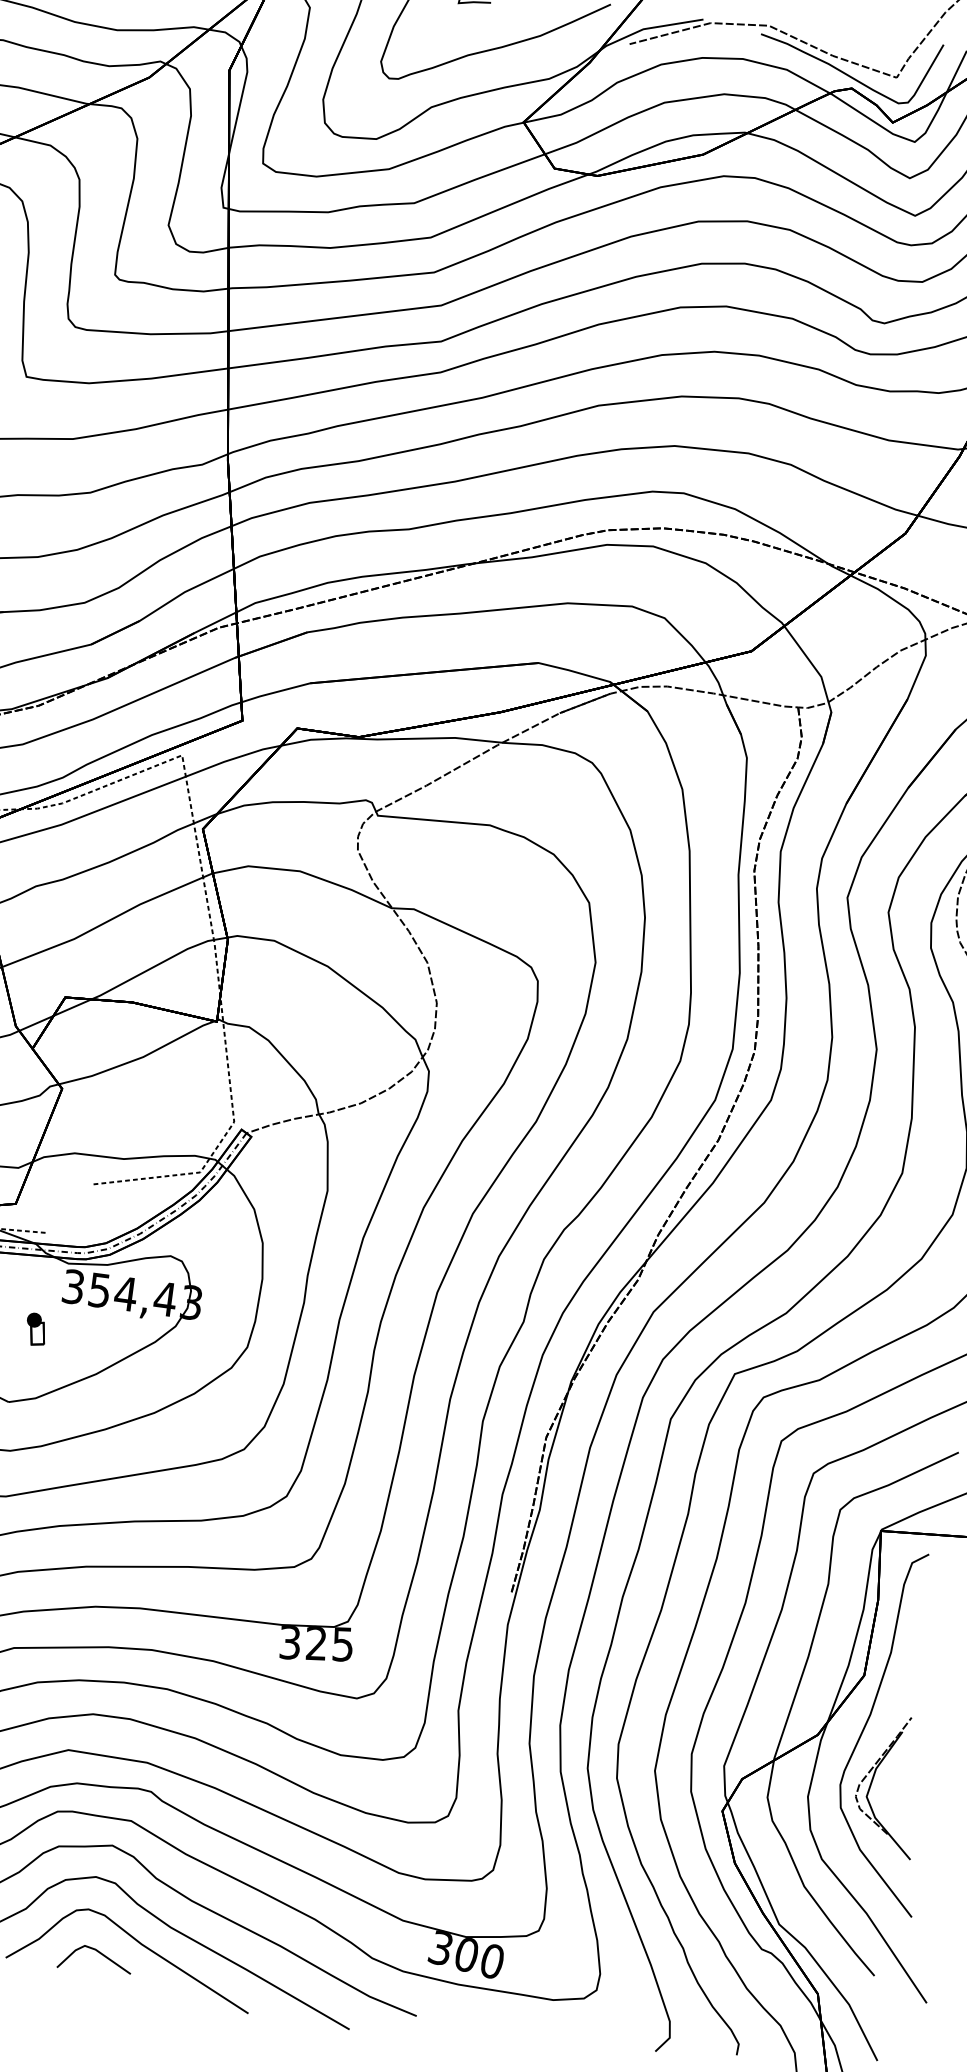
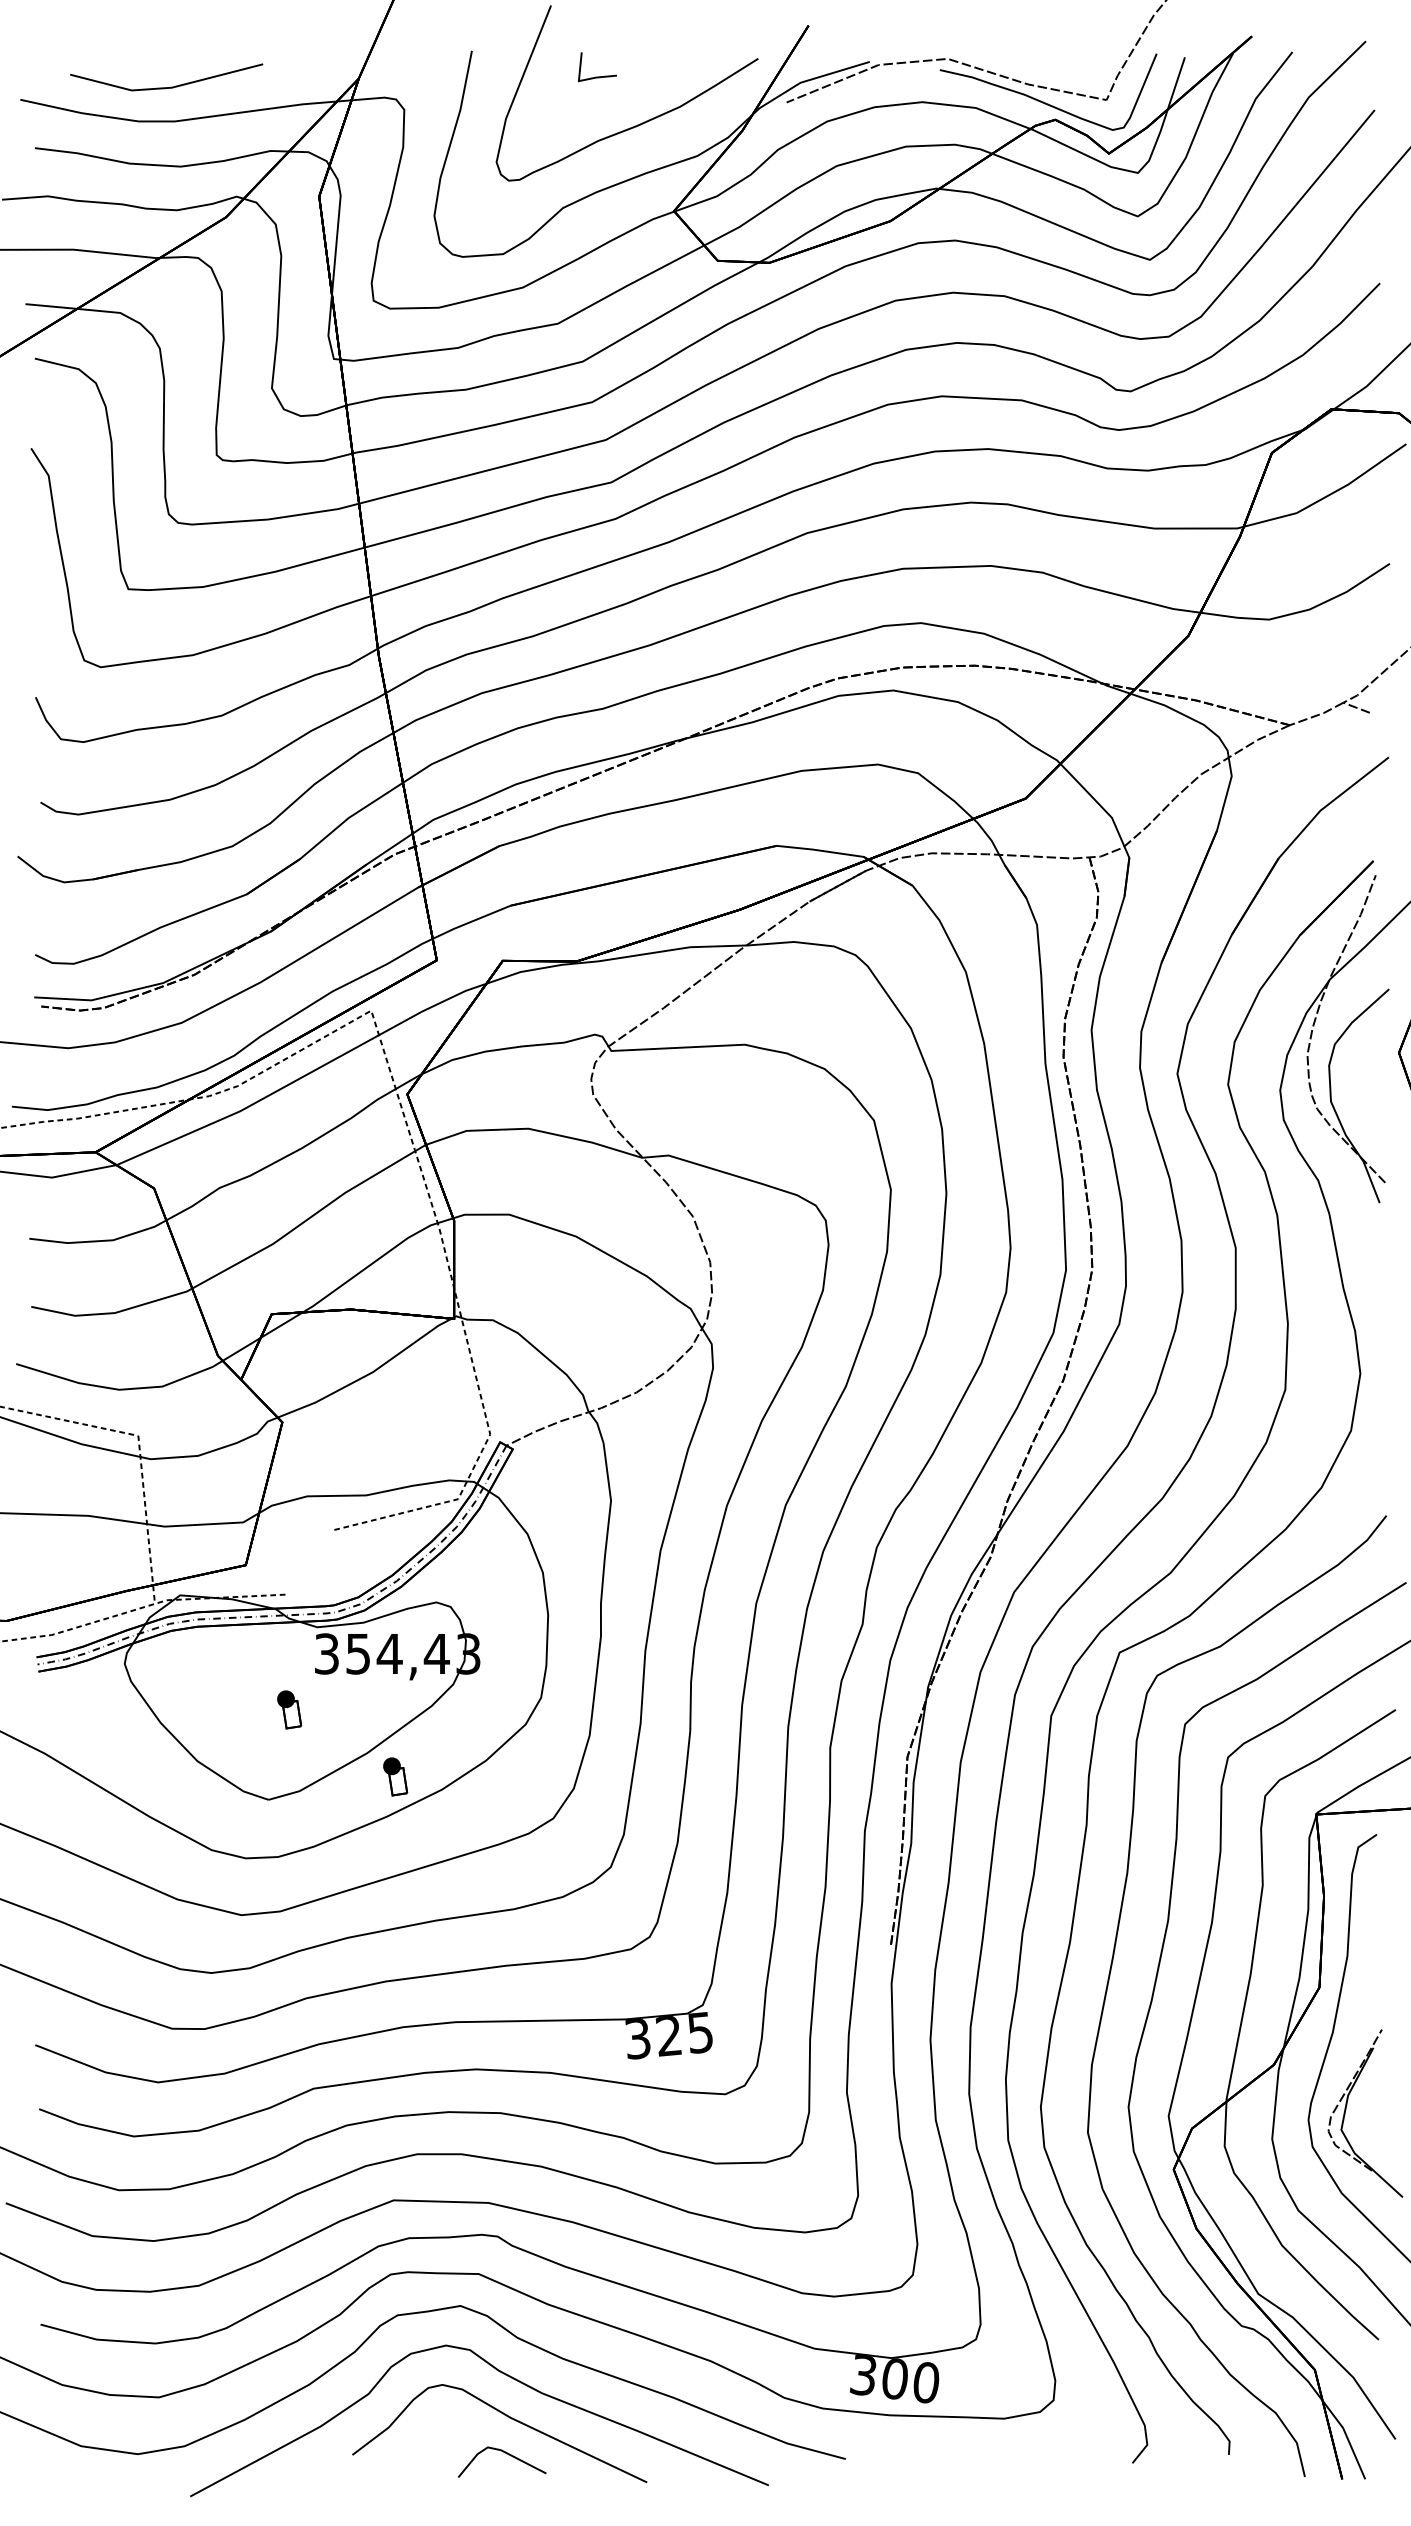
part: (117, 1396) -> (395, 1776), added
line: (99, 1953) -> (506, 2454), moved

